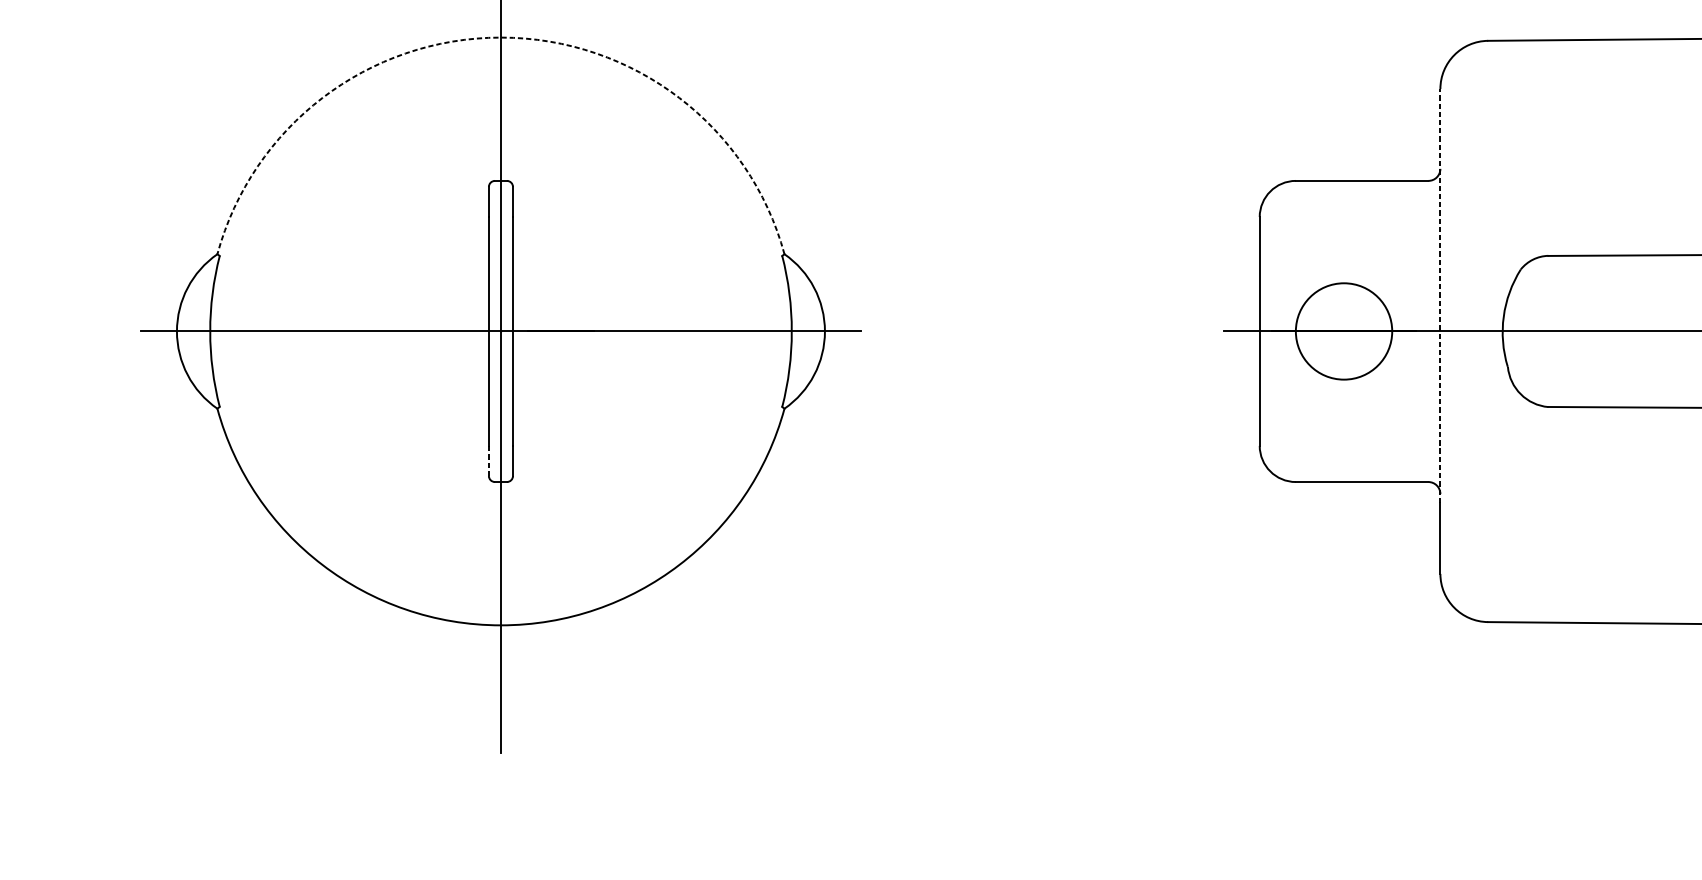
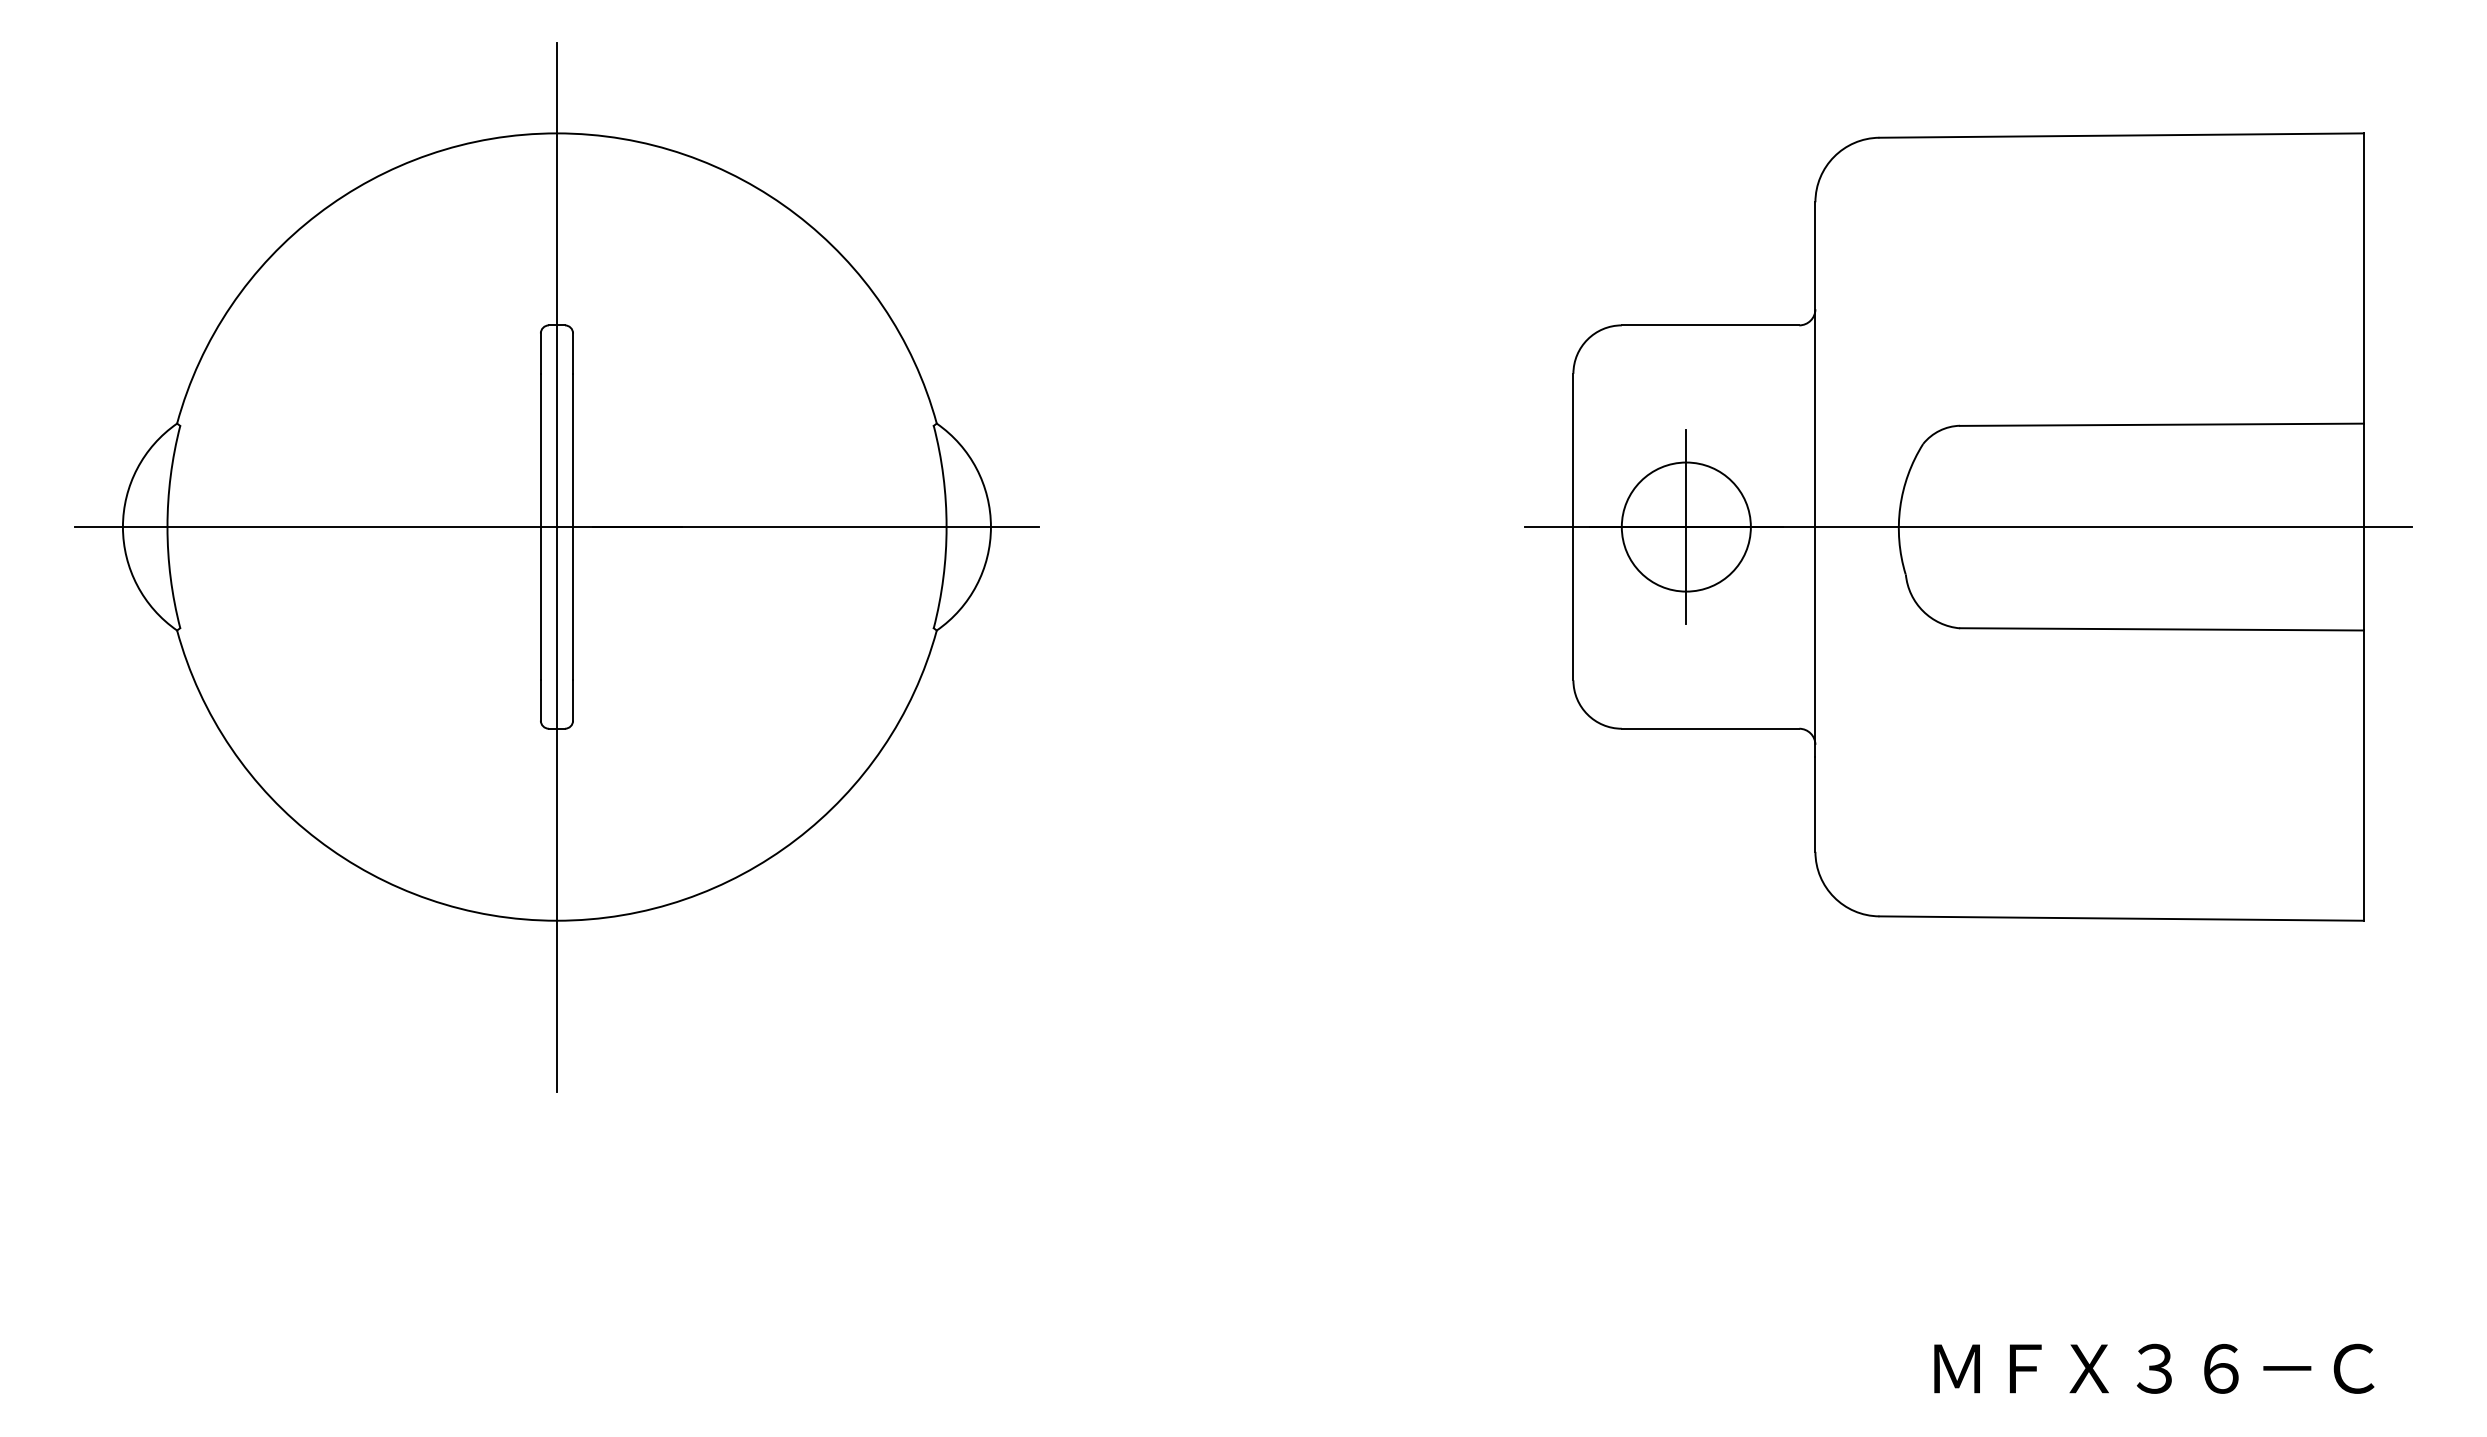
arc: (500, 37) -> (556, 133), dashed -> solid
line: (1440, 295) -> (1815, 479), dashed -> solid
line: (1344, 331) -> (1686, 526), added
line: (488, 460) -> (540, 700), dashed -> solid

